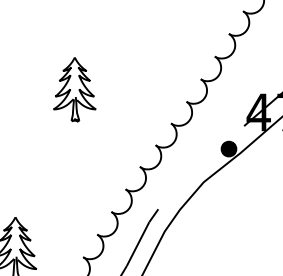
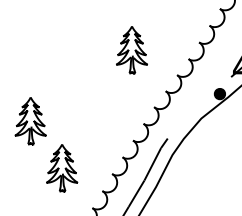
part: (74, 90) -> (131, 50), moved

